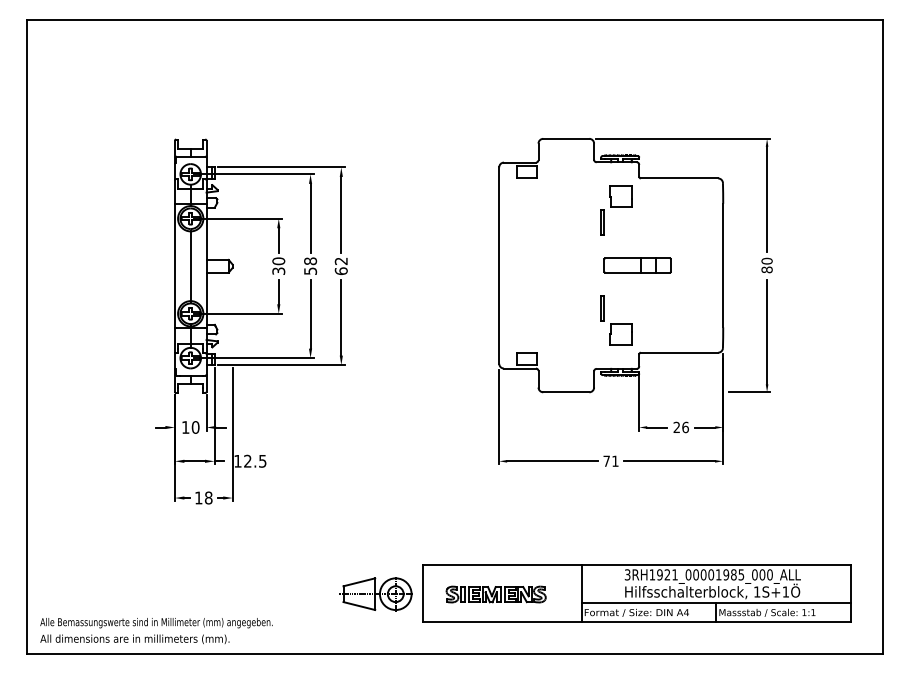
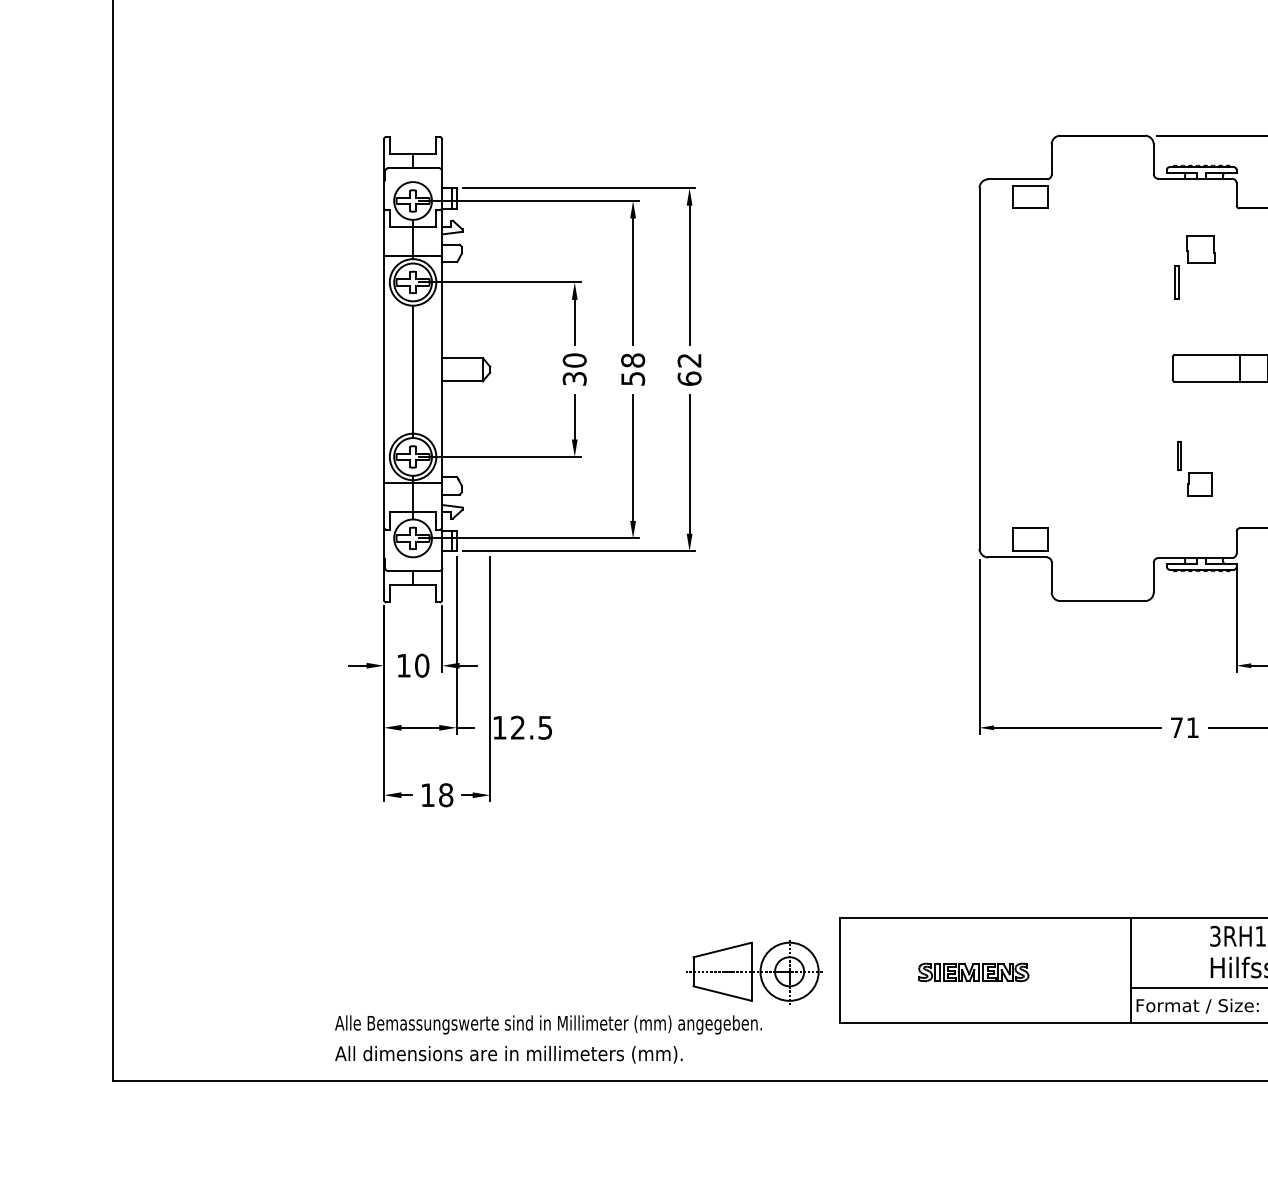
part: (616, 210) -> (1194, 267), size x0.7
part: (616, 320) -> (1194, 469), size x0.6
part: (495, 594) -> (972, 972), size x0.6
text: (156, 631) -> (548, 1040), moved

